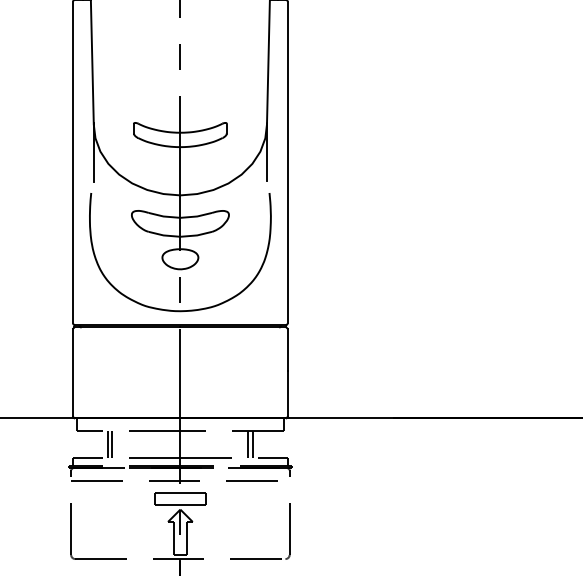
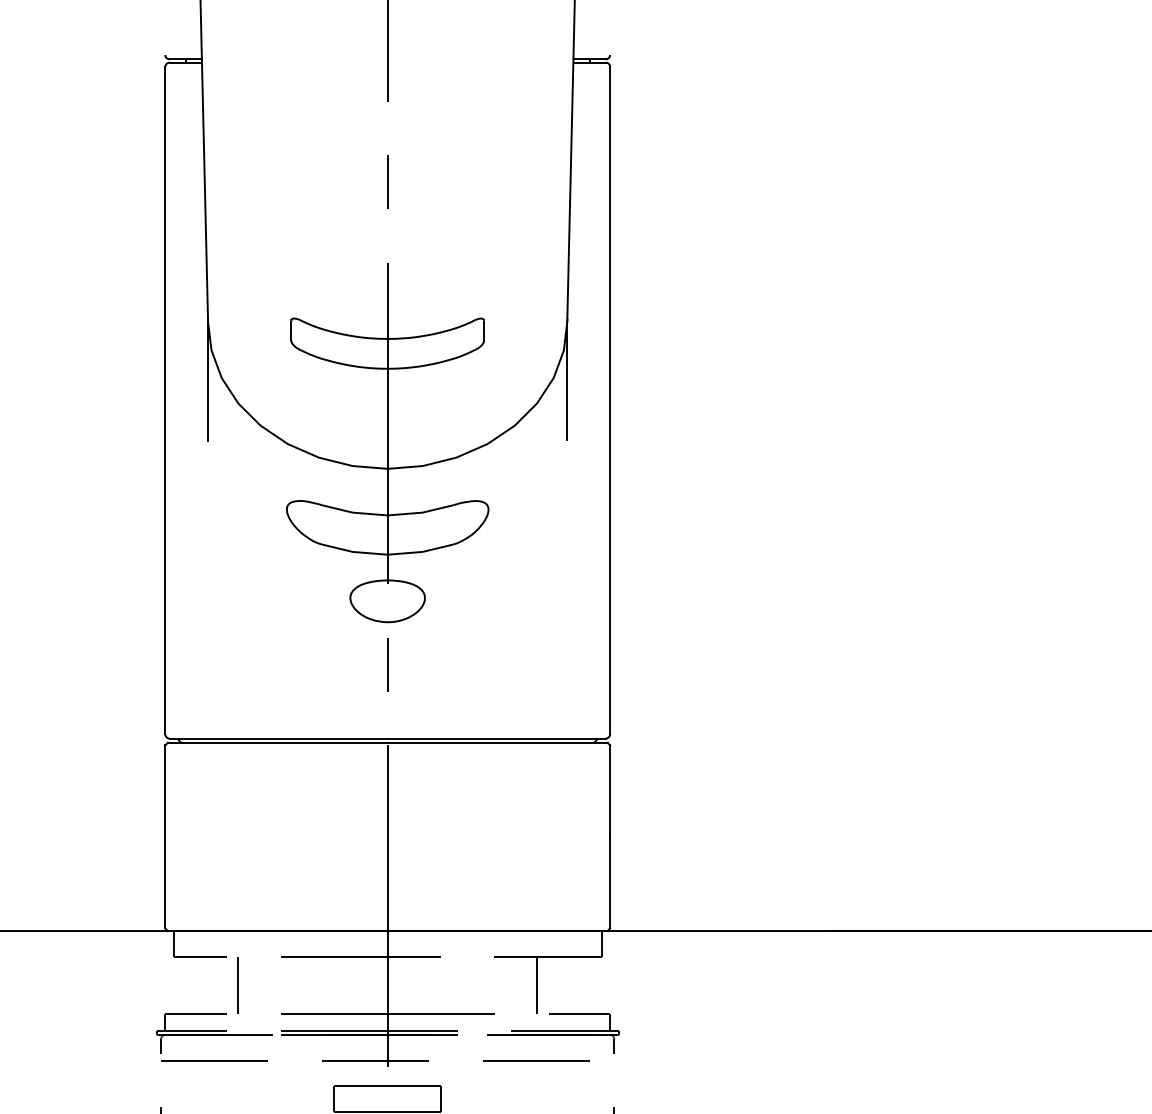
curve: (189, 309) -> (406, 705), removed
line: (112, 444) -> (246, 985), removed
line: (248, 444) -> (528, 985), removed

